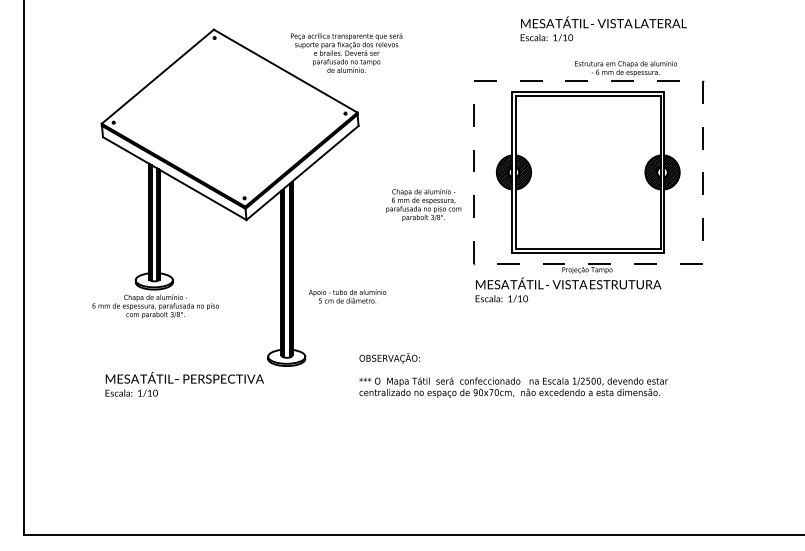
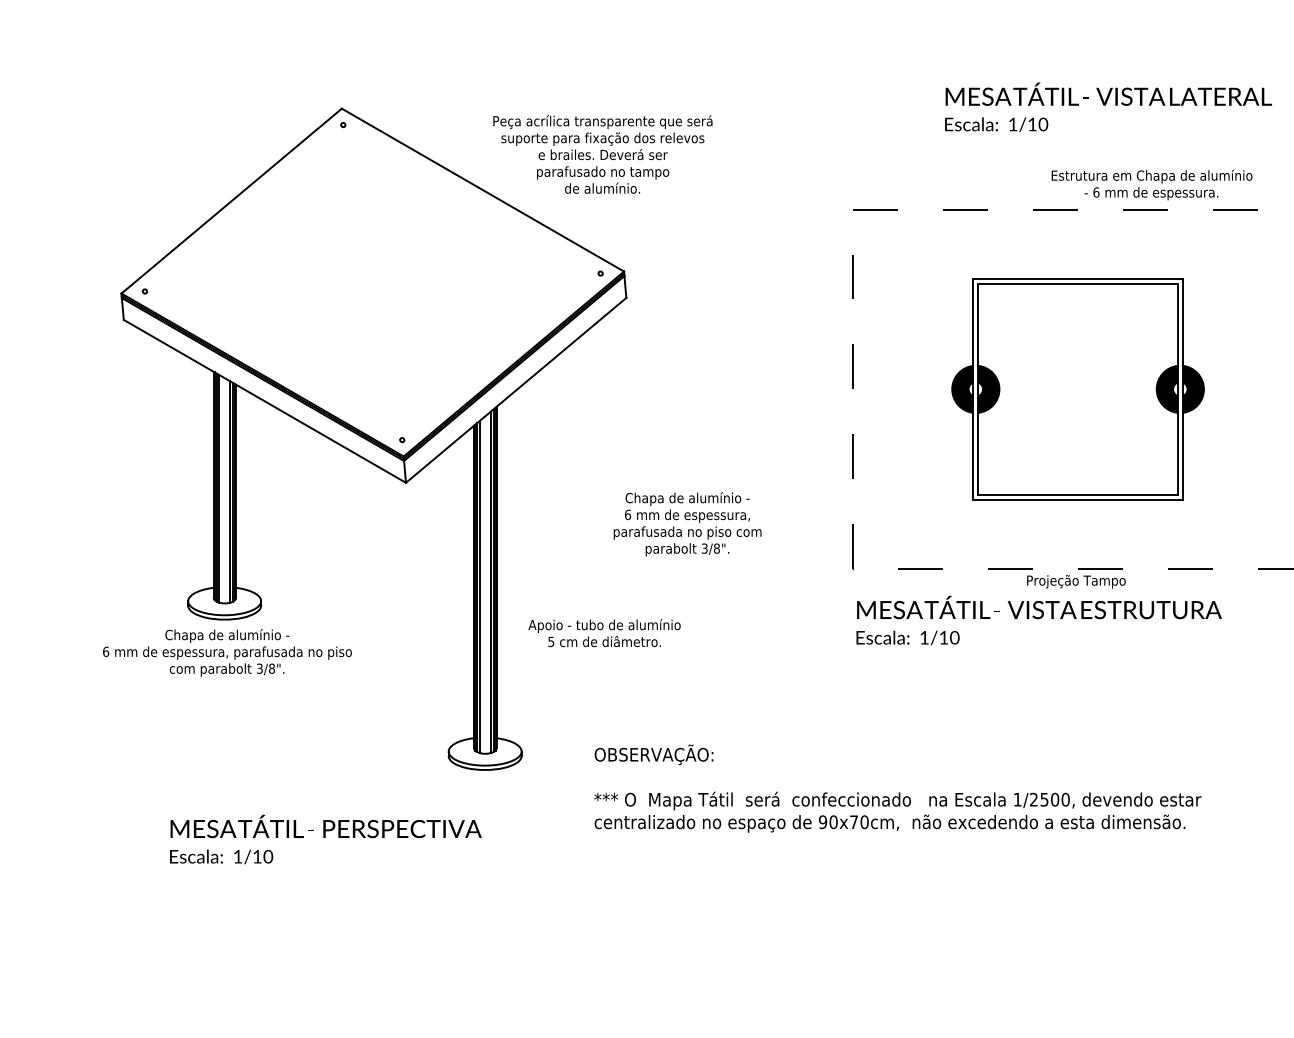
part: (588, 172) -> (1078, 389), size x0.7
text: (423, 204) -> (687, 523), moved
text: (513, 375) -> (897, 788), moved
text: (184, 383) -> (325, 837), moved

